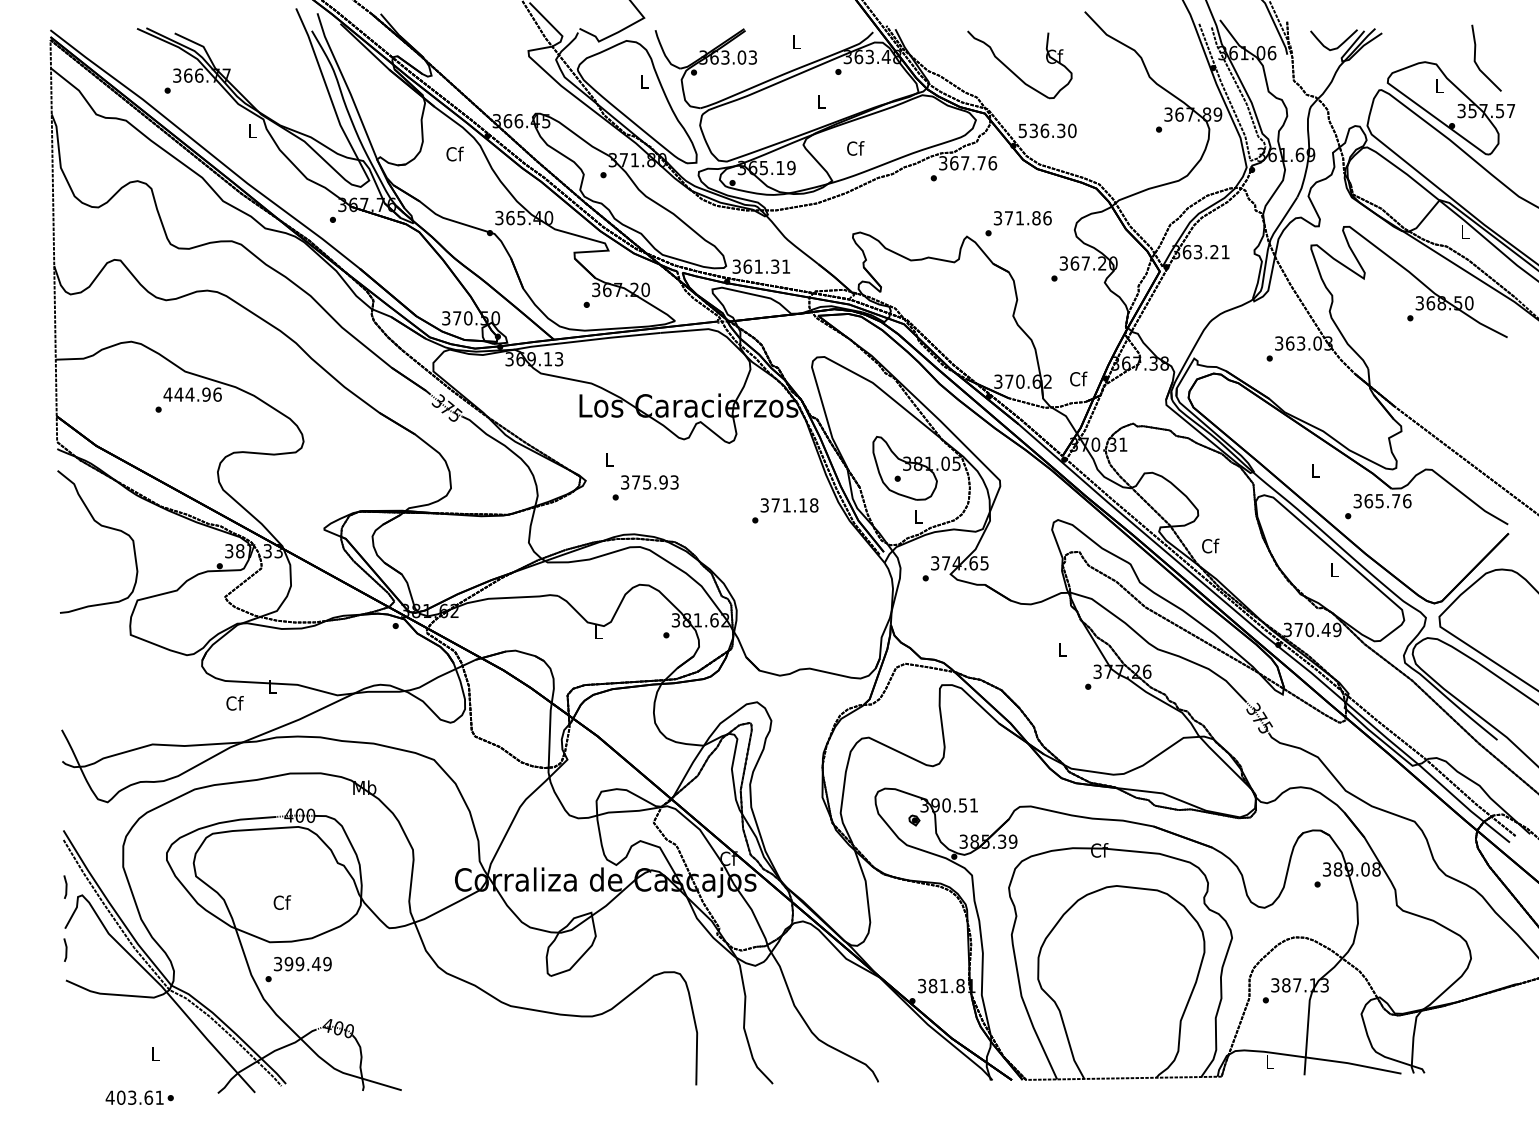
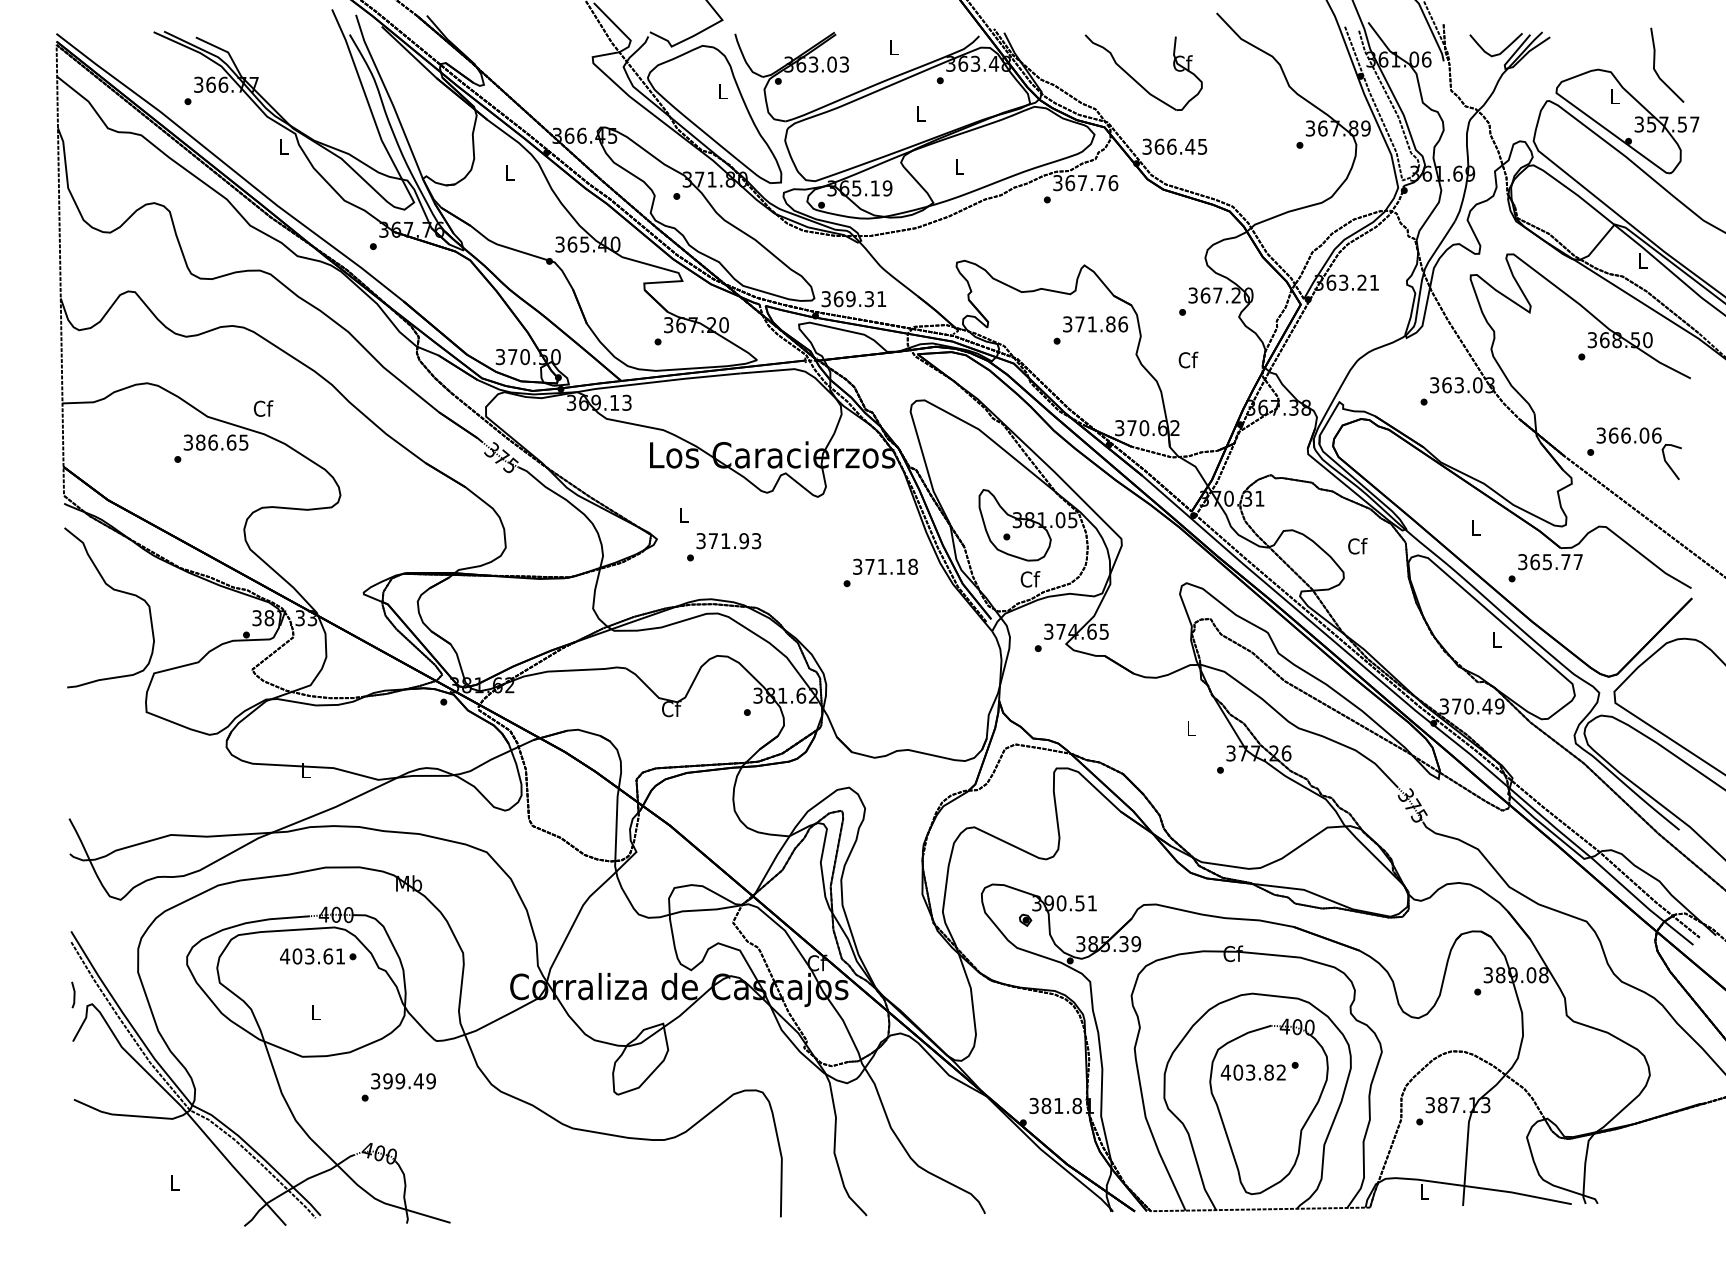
text: (1047, 130) -> (1174, 146), 536.30 -> 366.45
text: (855, 148) -> (959, 166), Cf -> L
text: (454, 153) -> (509, 172), Cf -> L
text: (1018, 223) -> (1090, 330), moved
text: (758, 266) -> (850, 298), 361.31 -> 369.31
text: (1078, 378) -> (1188, 359), moved
text: (192, 394) -> (215, 442), 444.96 -> 386.65
part: (1457, 395) -> (1634, 443), added
text: (647, 482) -> (726, 541), 375.93 -> 371.93
text: (1407, 501) -> (1578, 562), 365.76 -> 365.77
text: (918, 516) -> (1030, 579), L -> Cf
text: (1210, 545) -> (1357, 545), moved
text: (598, 632) -> (671, 709), L -> Cf
text: (234, 703) -> (262, 408), moved
text: (282, 902) -> (316, 1012), Cf -> L
line: (65, 949) -> (73, 1064), removed
part: (1131, 963) -> (1269, 1080), added
text: (298, 969) -> (398, 1087), moved
text: (139, 1097) -> (317, 956), moved

